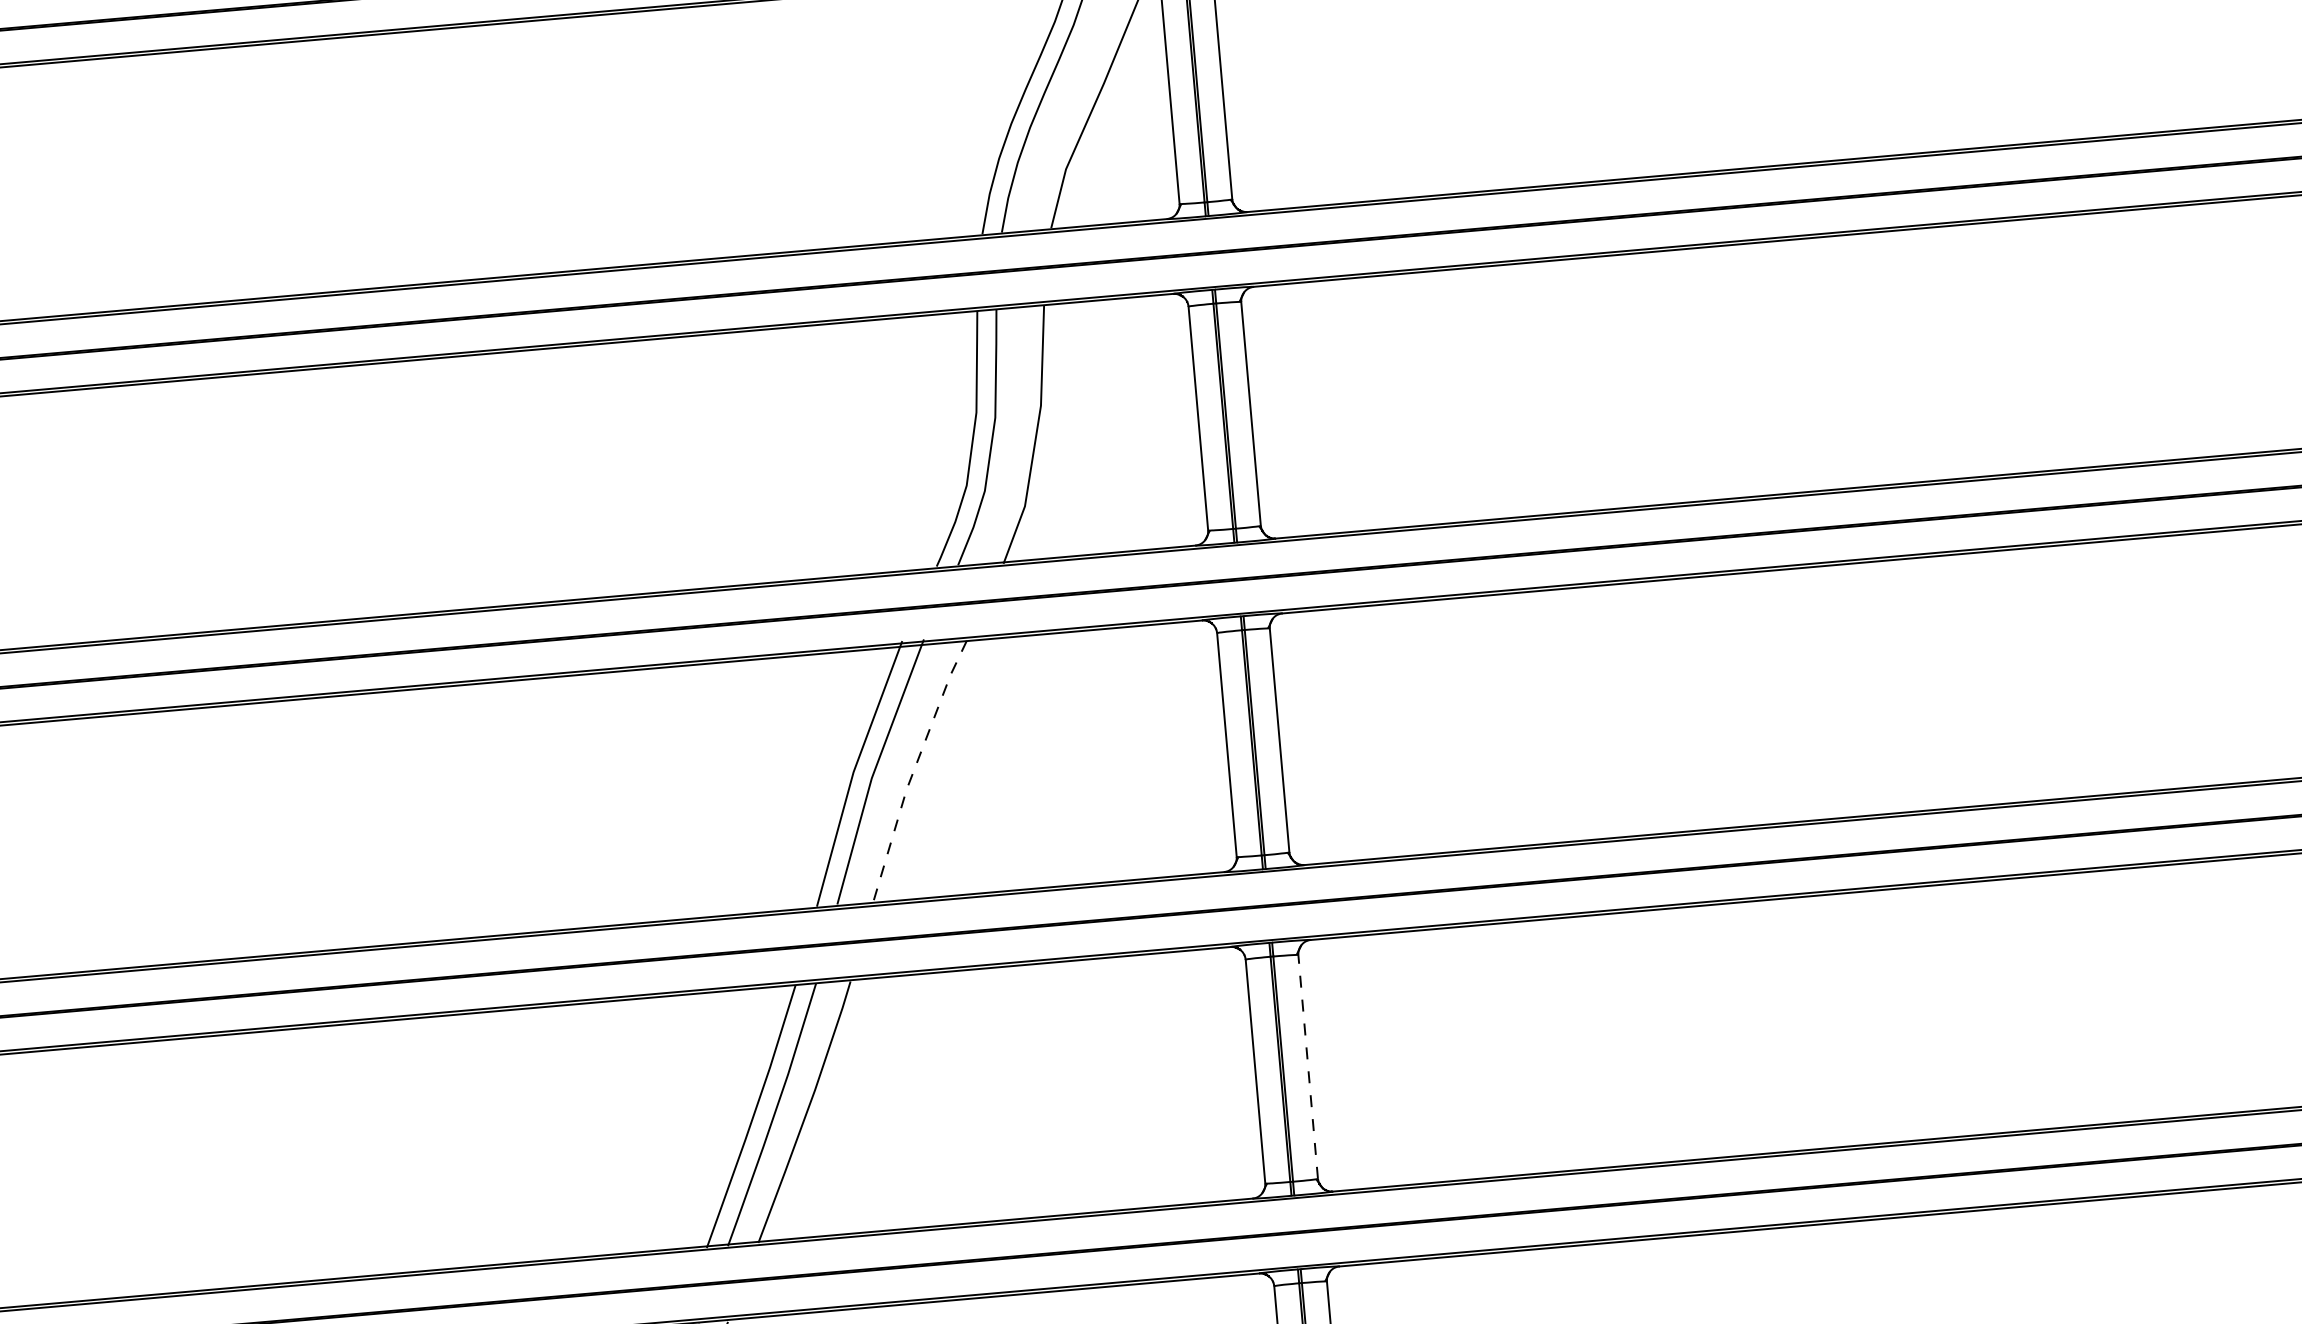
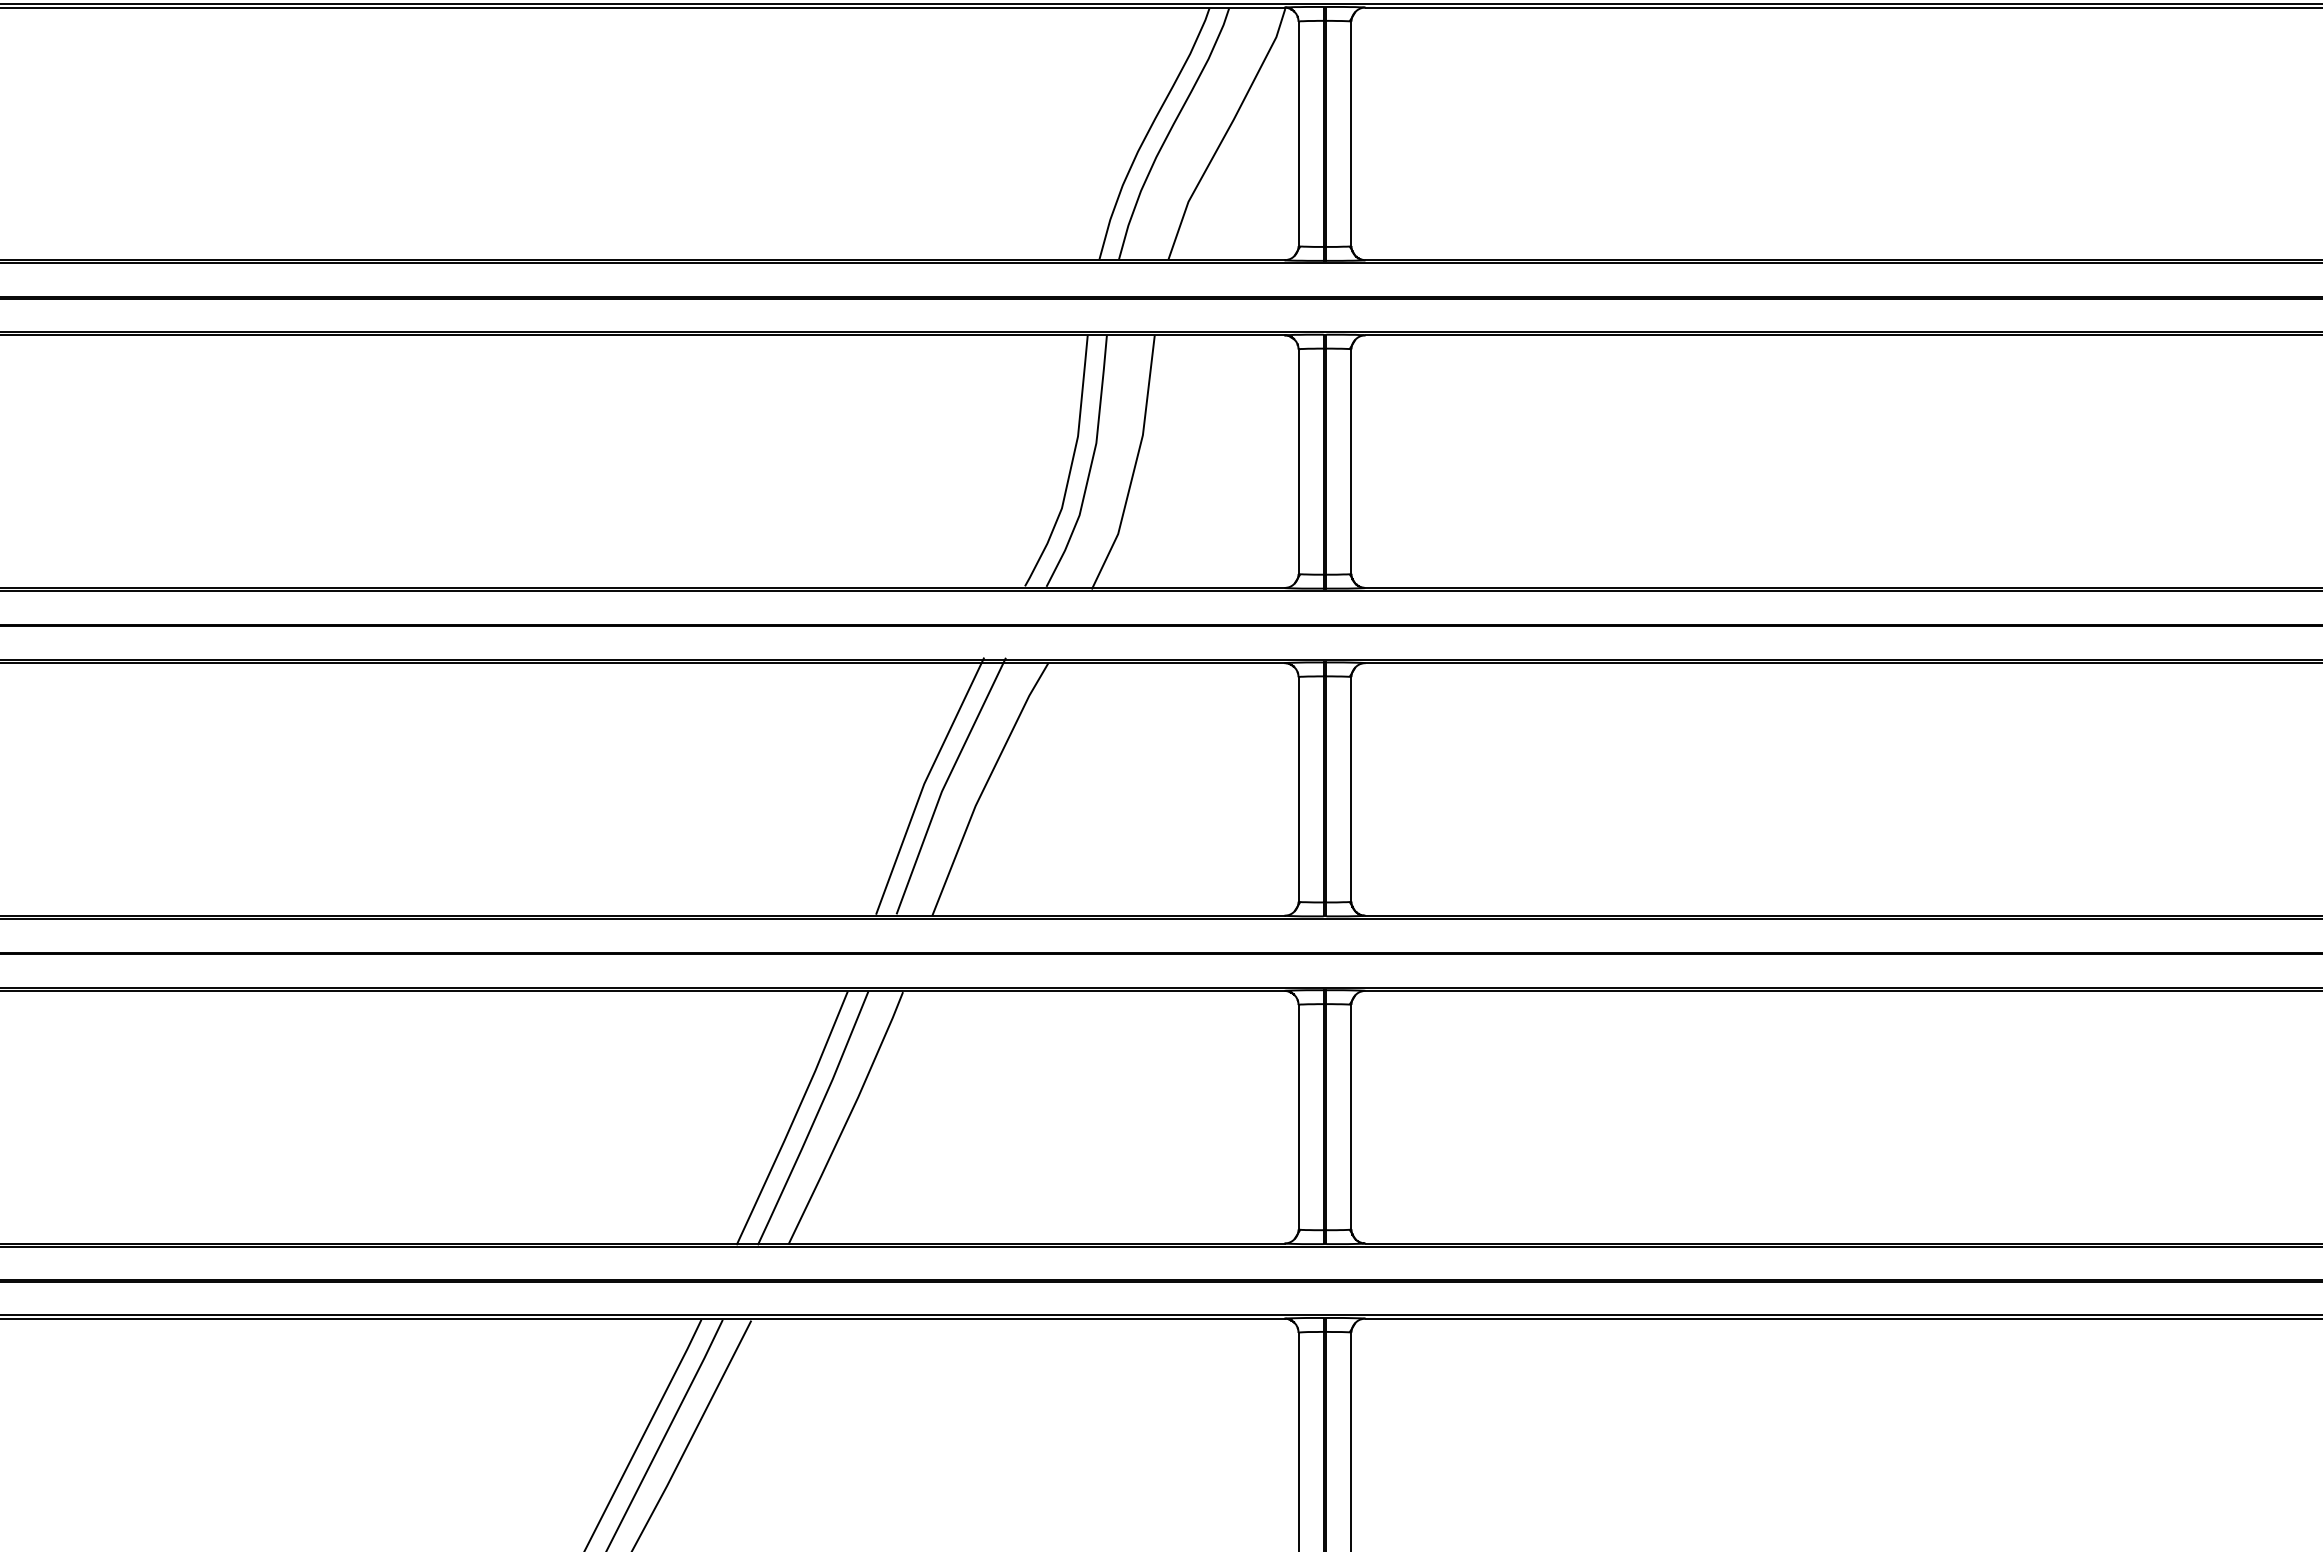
line: (913, 770) -> (984, 787), dashed -> solid
line: (1308, 1066) -> (1351, 1116), dashed -> solid

